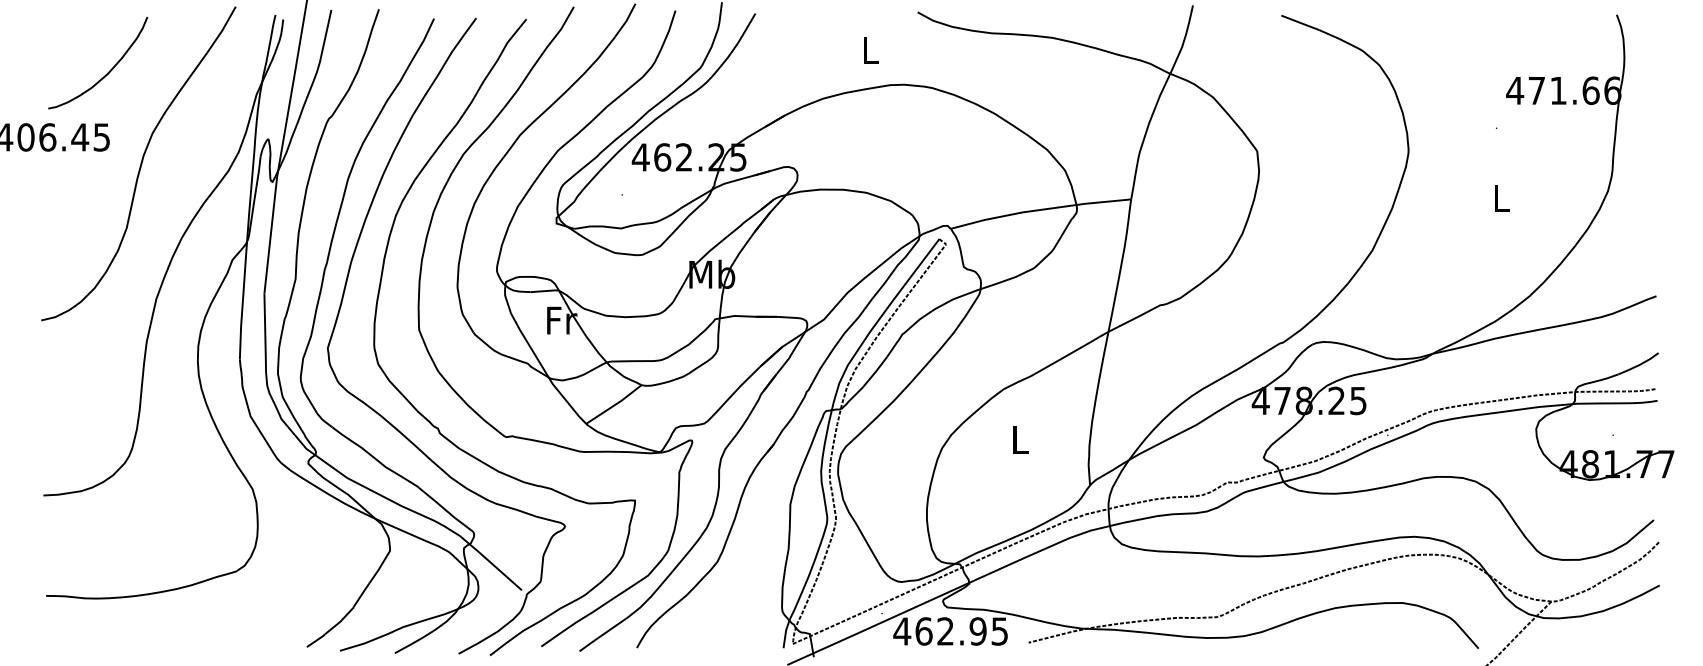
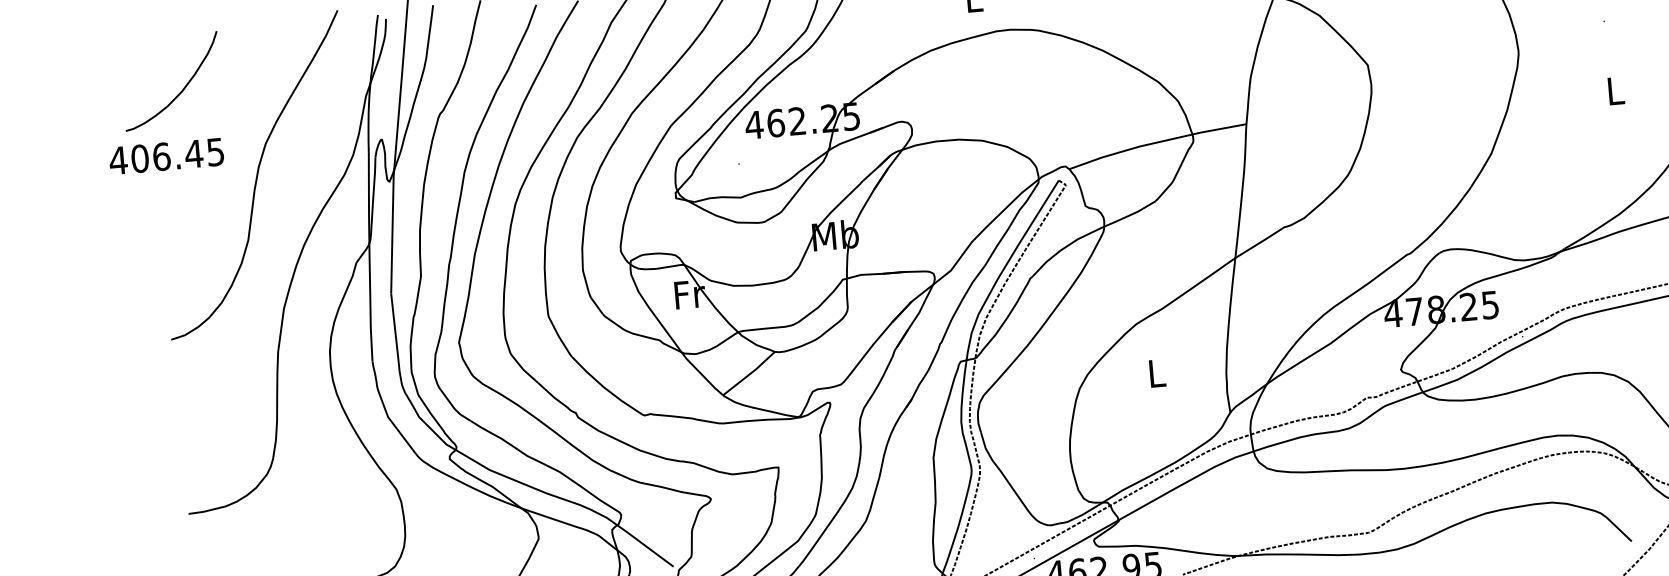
curve: (108, 71) -> (182, 88), moved

